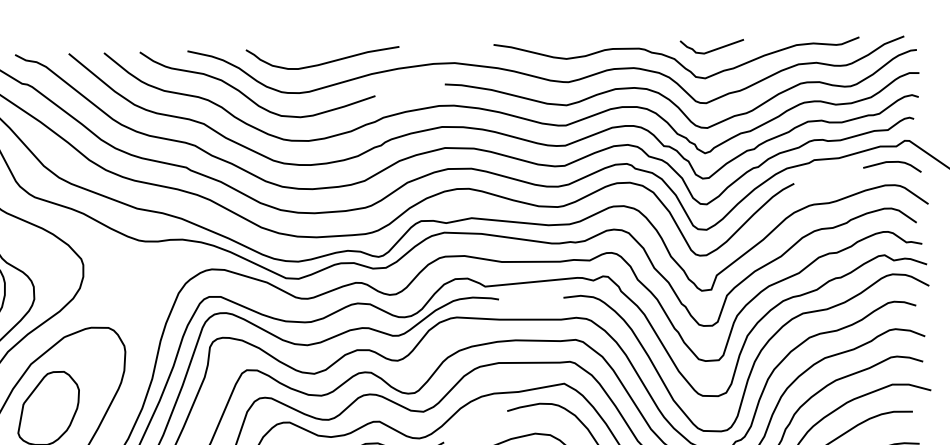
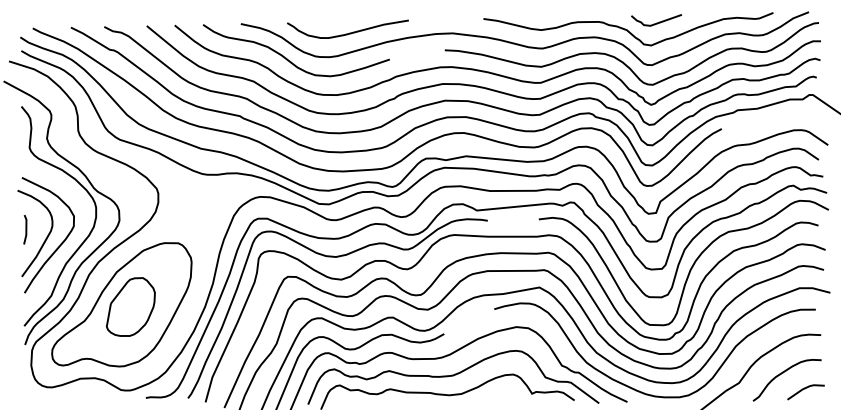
curve: (892, 162) -> (799, 112), removed

